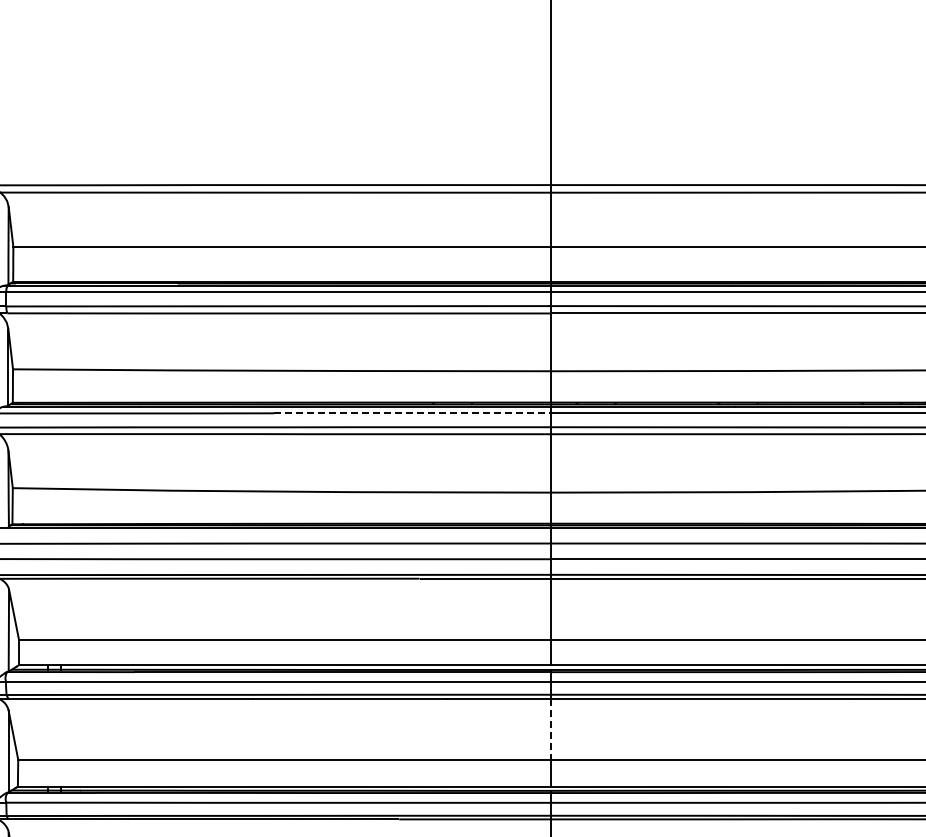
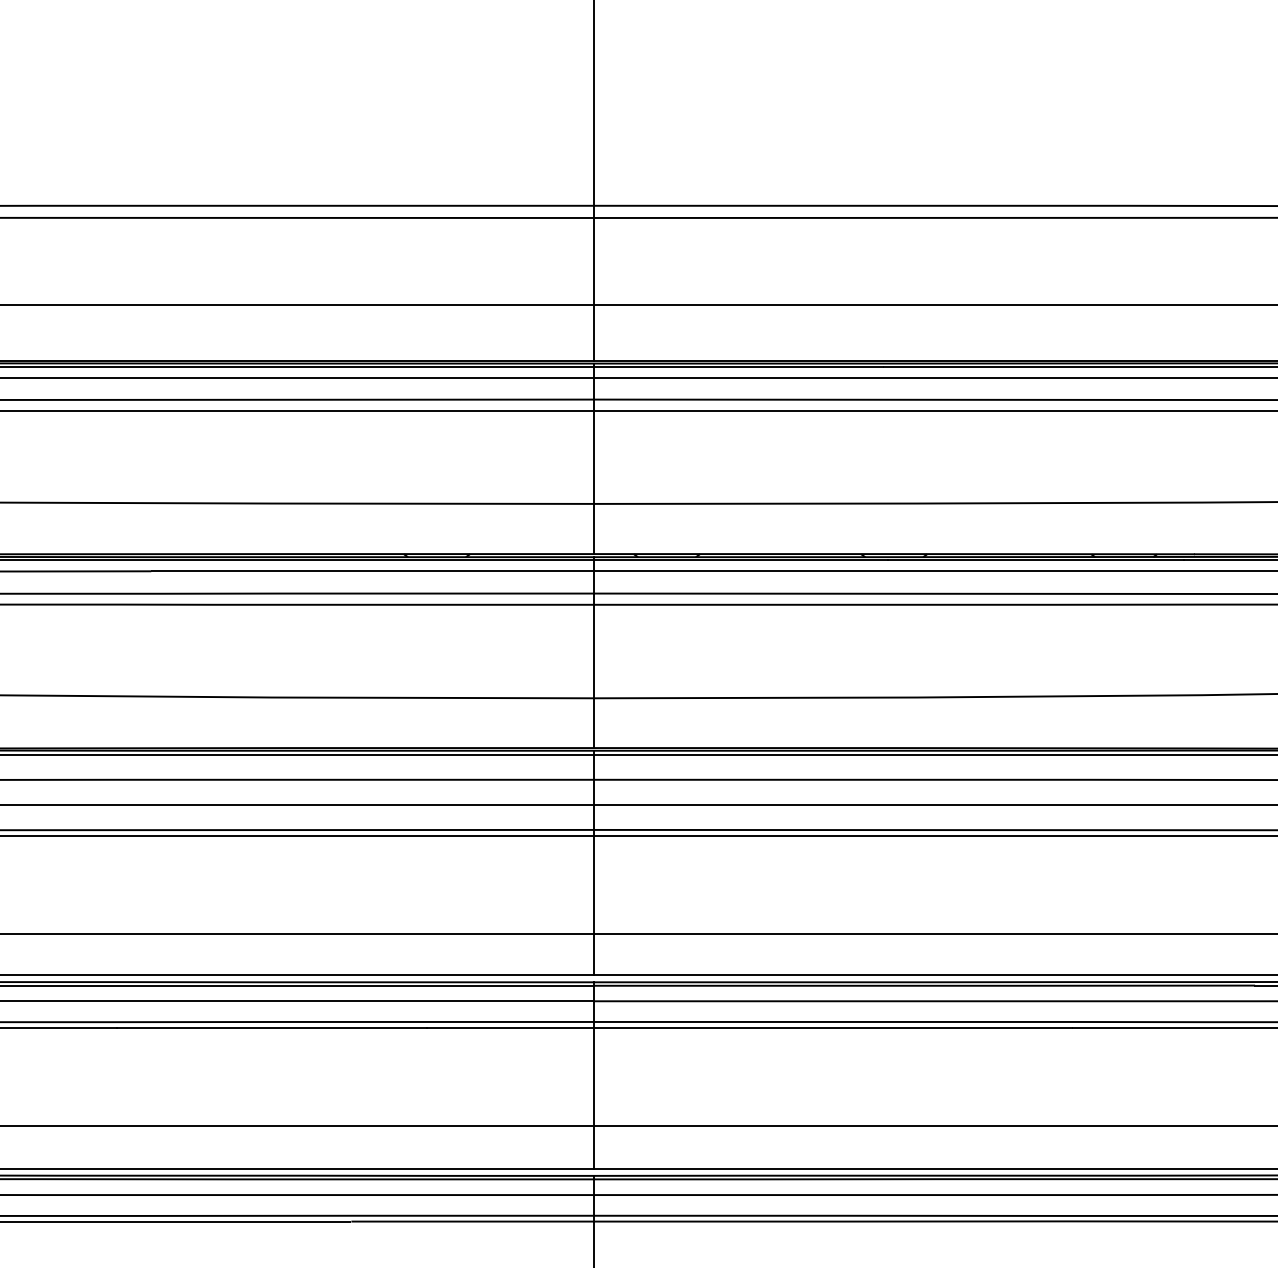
line: (413, 413) -> (374, 571), dashed -> solid
line: (550, 729) -> (593, 1077), dashed -> solid

